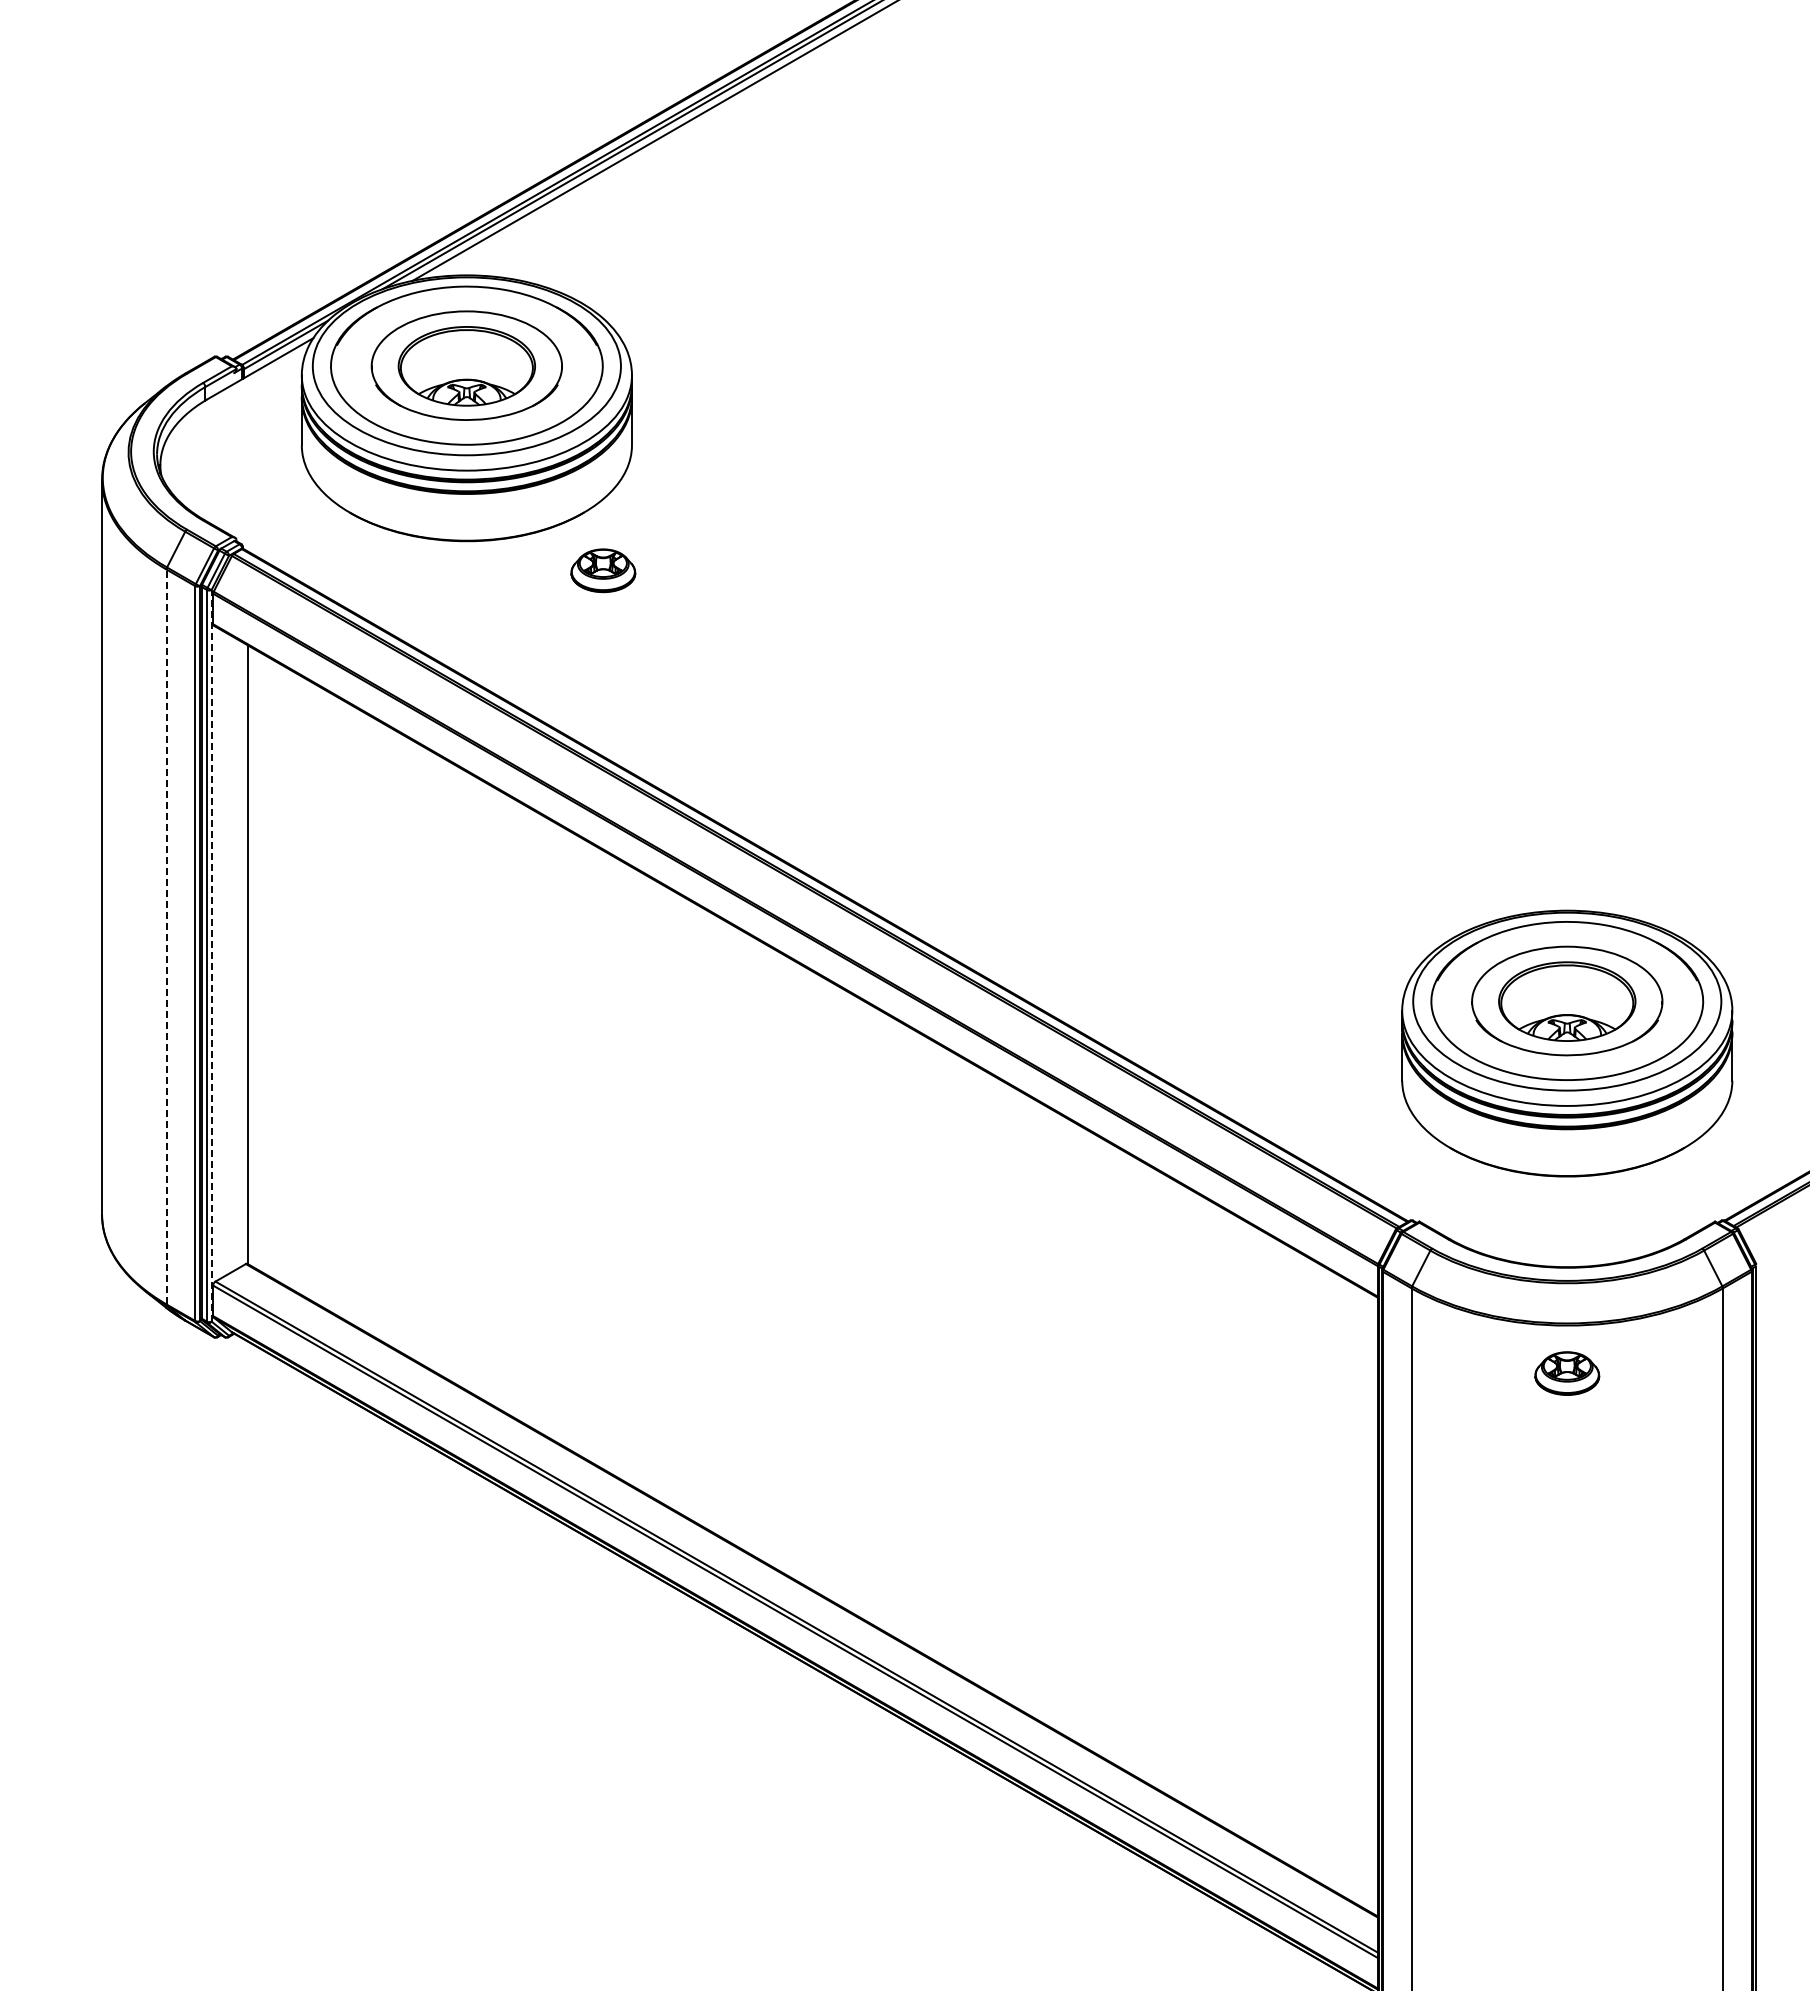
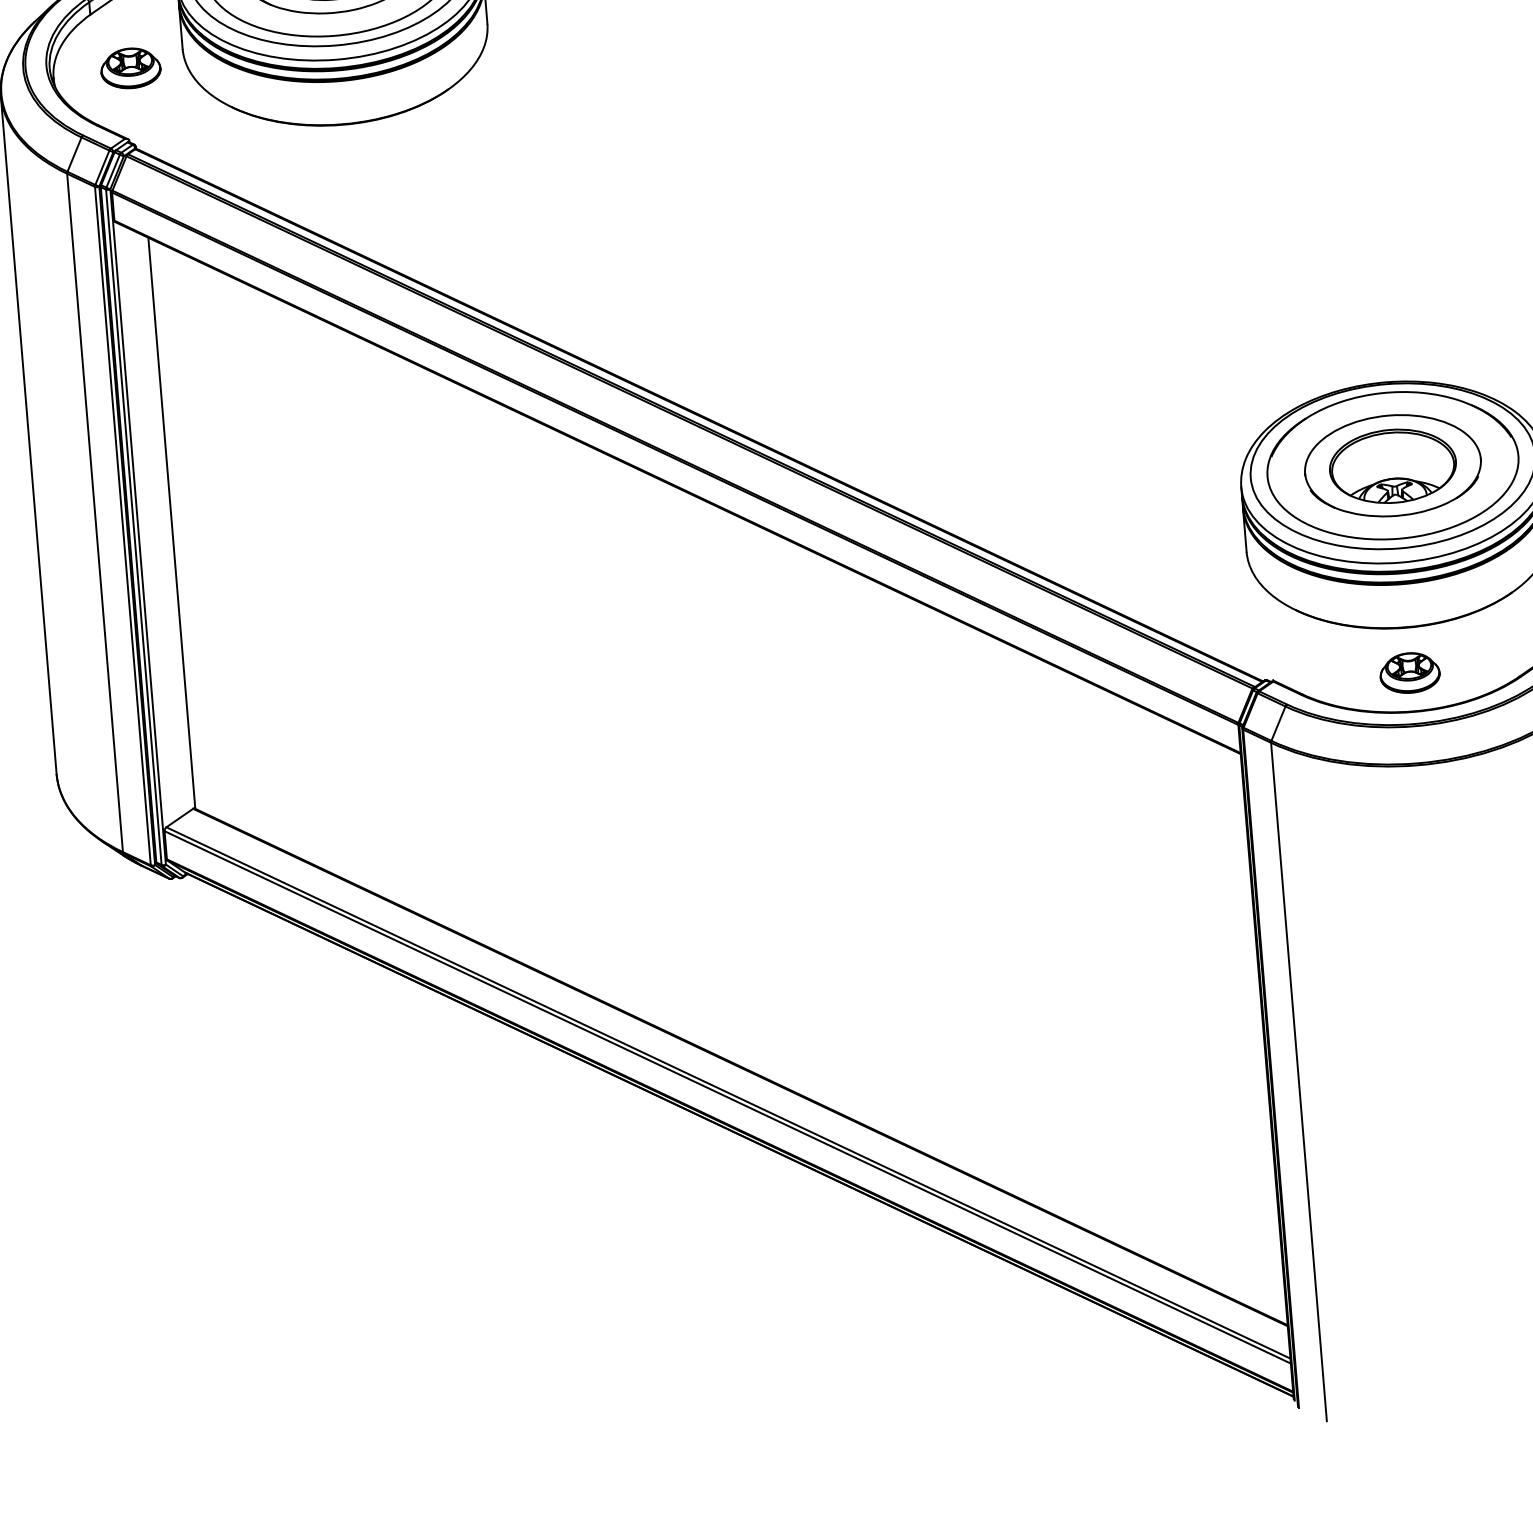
part: (603, 570) -> (130, 68), moved
line: (166, 936) -> (95, 512), dashed -> solid
line: (211, 955) -> (137, 526), dashed -> solid
part: (1567, 1373) -> (1410, 672), moved

